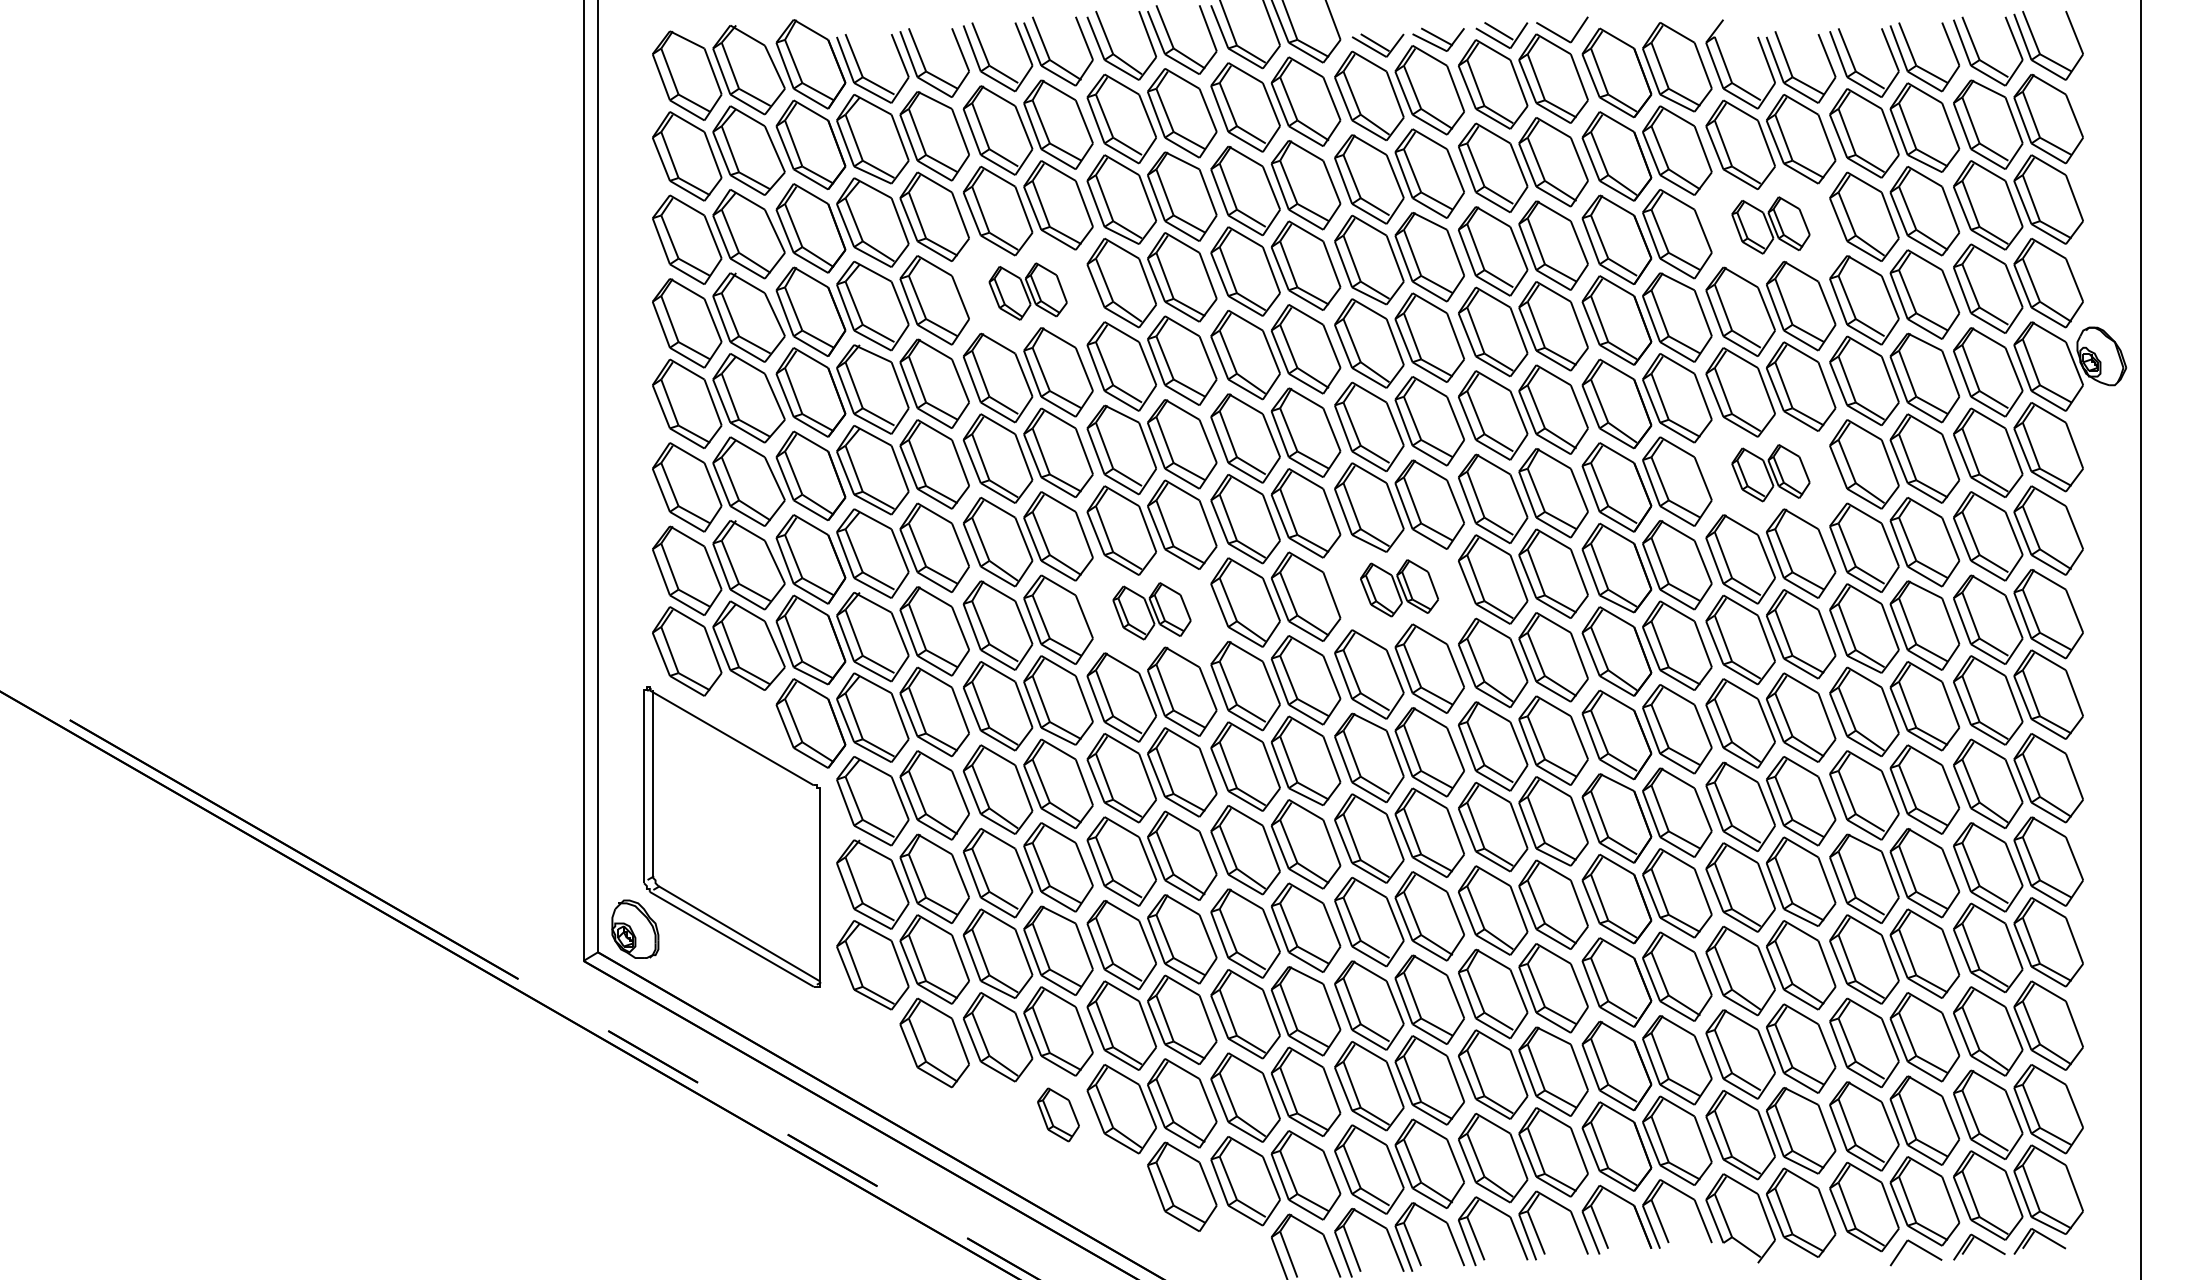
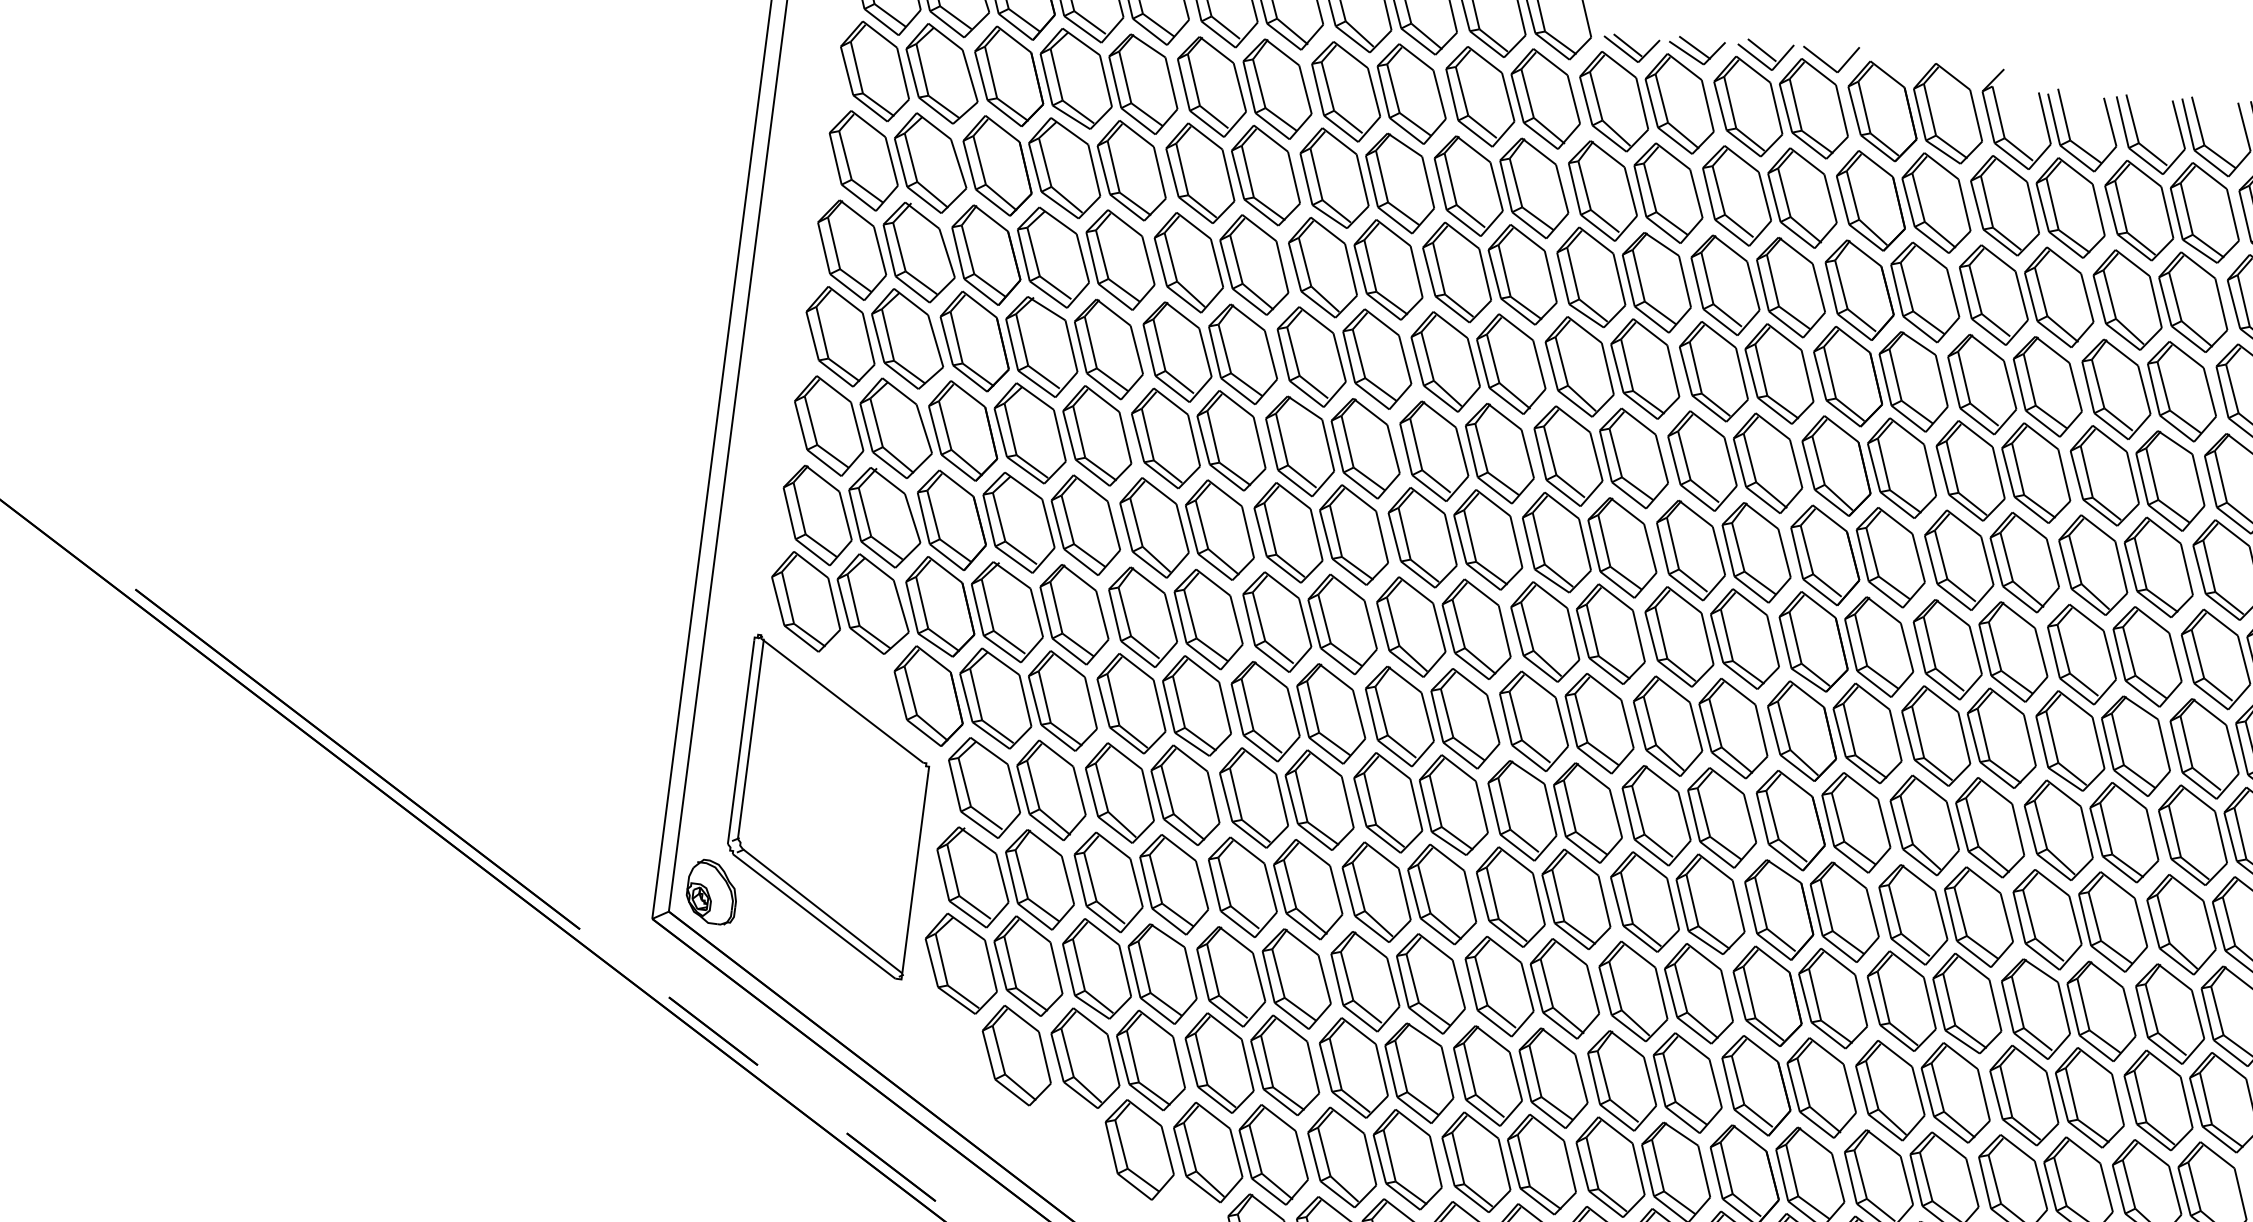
part: (1770, 225) -> (2026, 296), size x1.67
part: (1027, 291) -> (1220, 263), size x1.67
part: (1770, 473) -> (1991, 561), size x1.67
part: (1399, 588) -> (1578, 633), size x1.67
part: (1151, 611) -> (1309, 623), size x1.67
part: (1058, 1114) -> (1139, 1149), size x1.67

